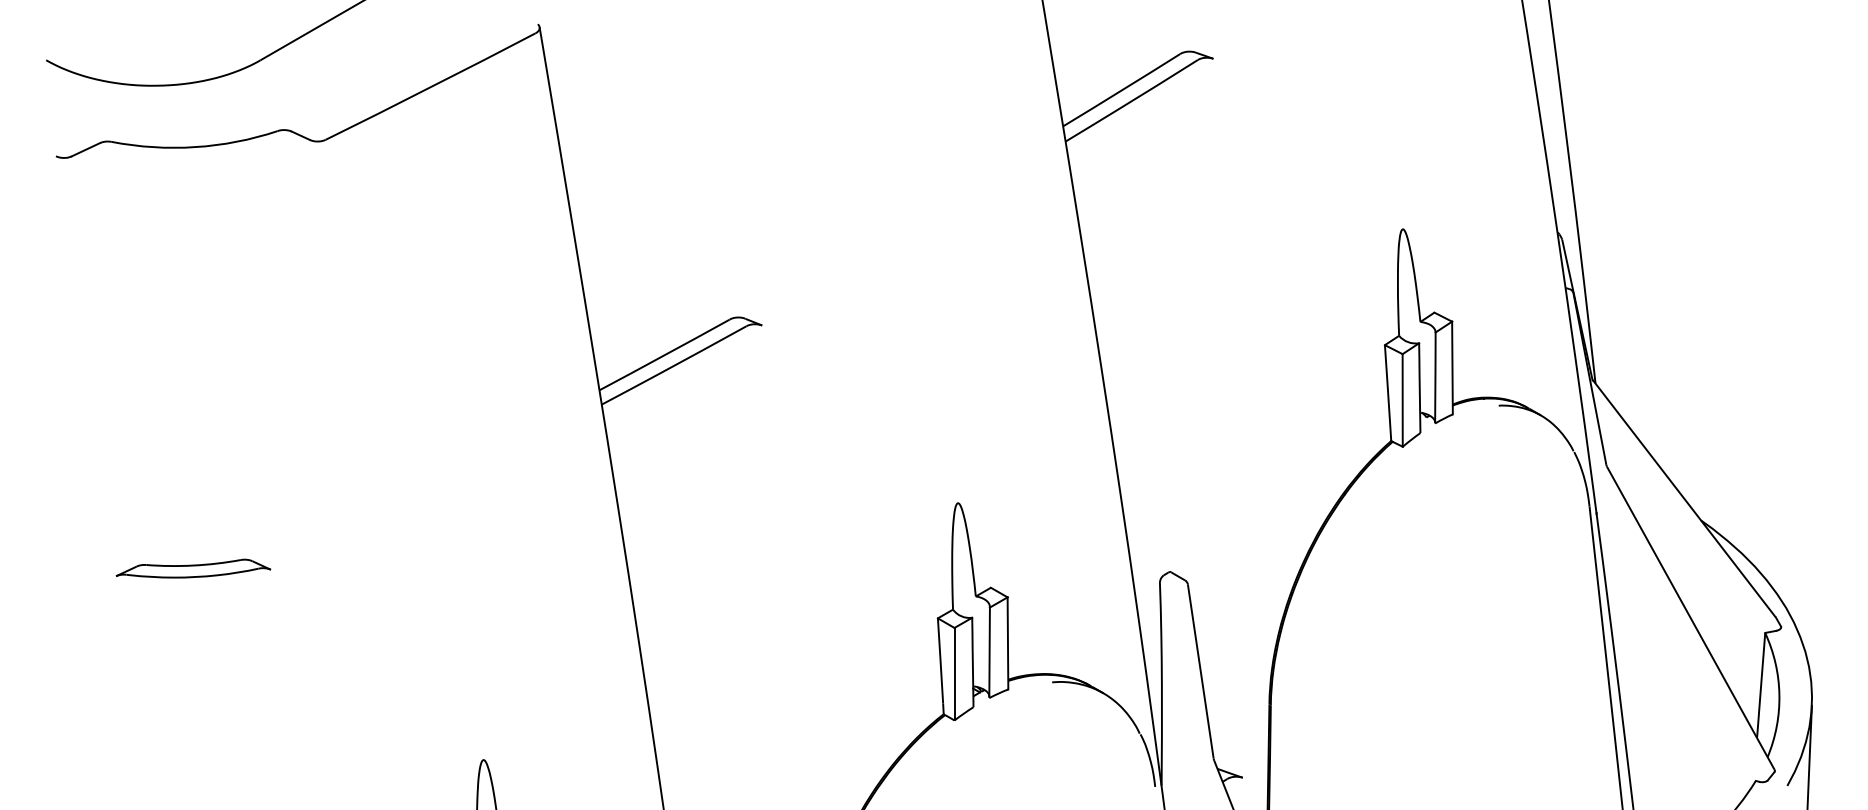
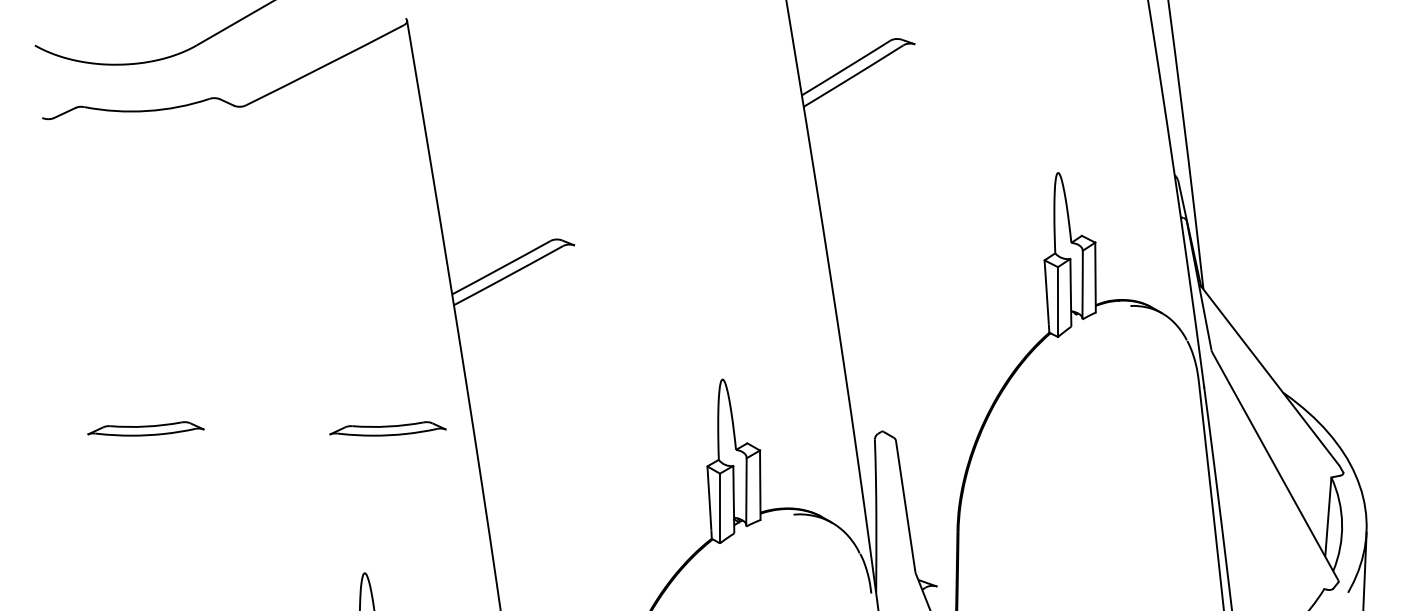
part: (513, 568) -> (387, 428), added

